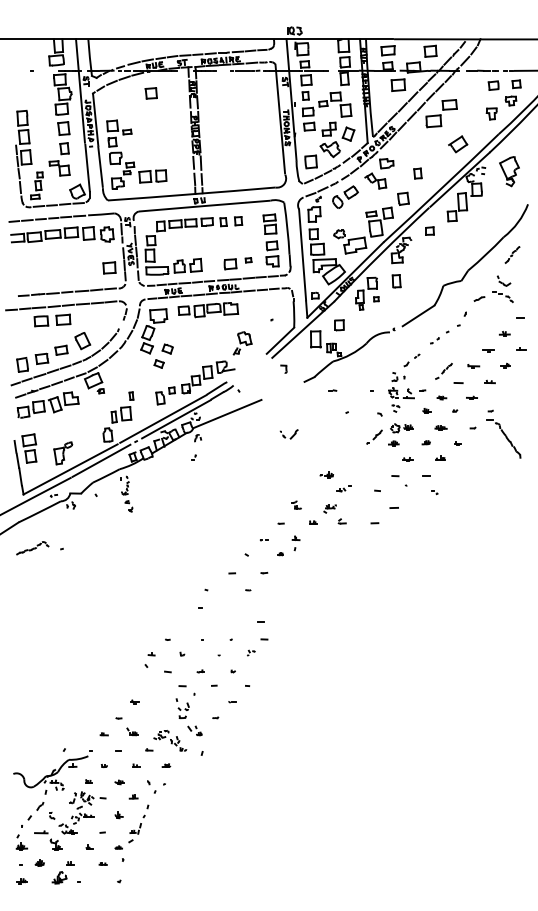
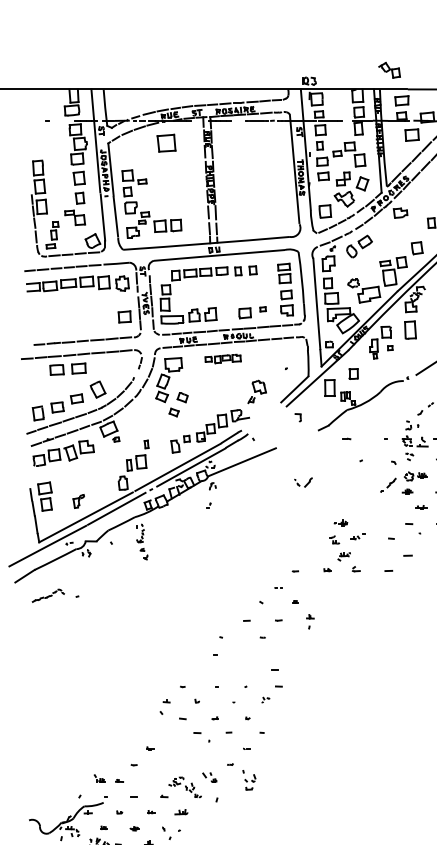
part: (150, 93) -> (165, 143), size x1.6
part: (375, 180) -> (389, 69), moved
part: (396, 281) -> (410, 330), size x1.4
part: (208, 310) -> (223, 359), size x0.6
part: (63, 453) -> (78, 501), size x0.6
part: (296, 504) -> (334, 539), moved
part: (295, 543) -> (309, 621), moved
part: (182, 708) -> (249, 780), moved
part: (132, 731) -> (99, 778), moved
part: (166, 765) -> (181, 811), size x1.6

